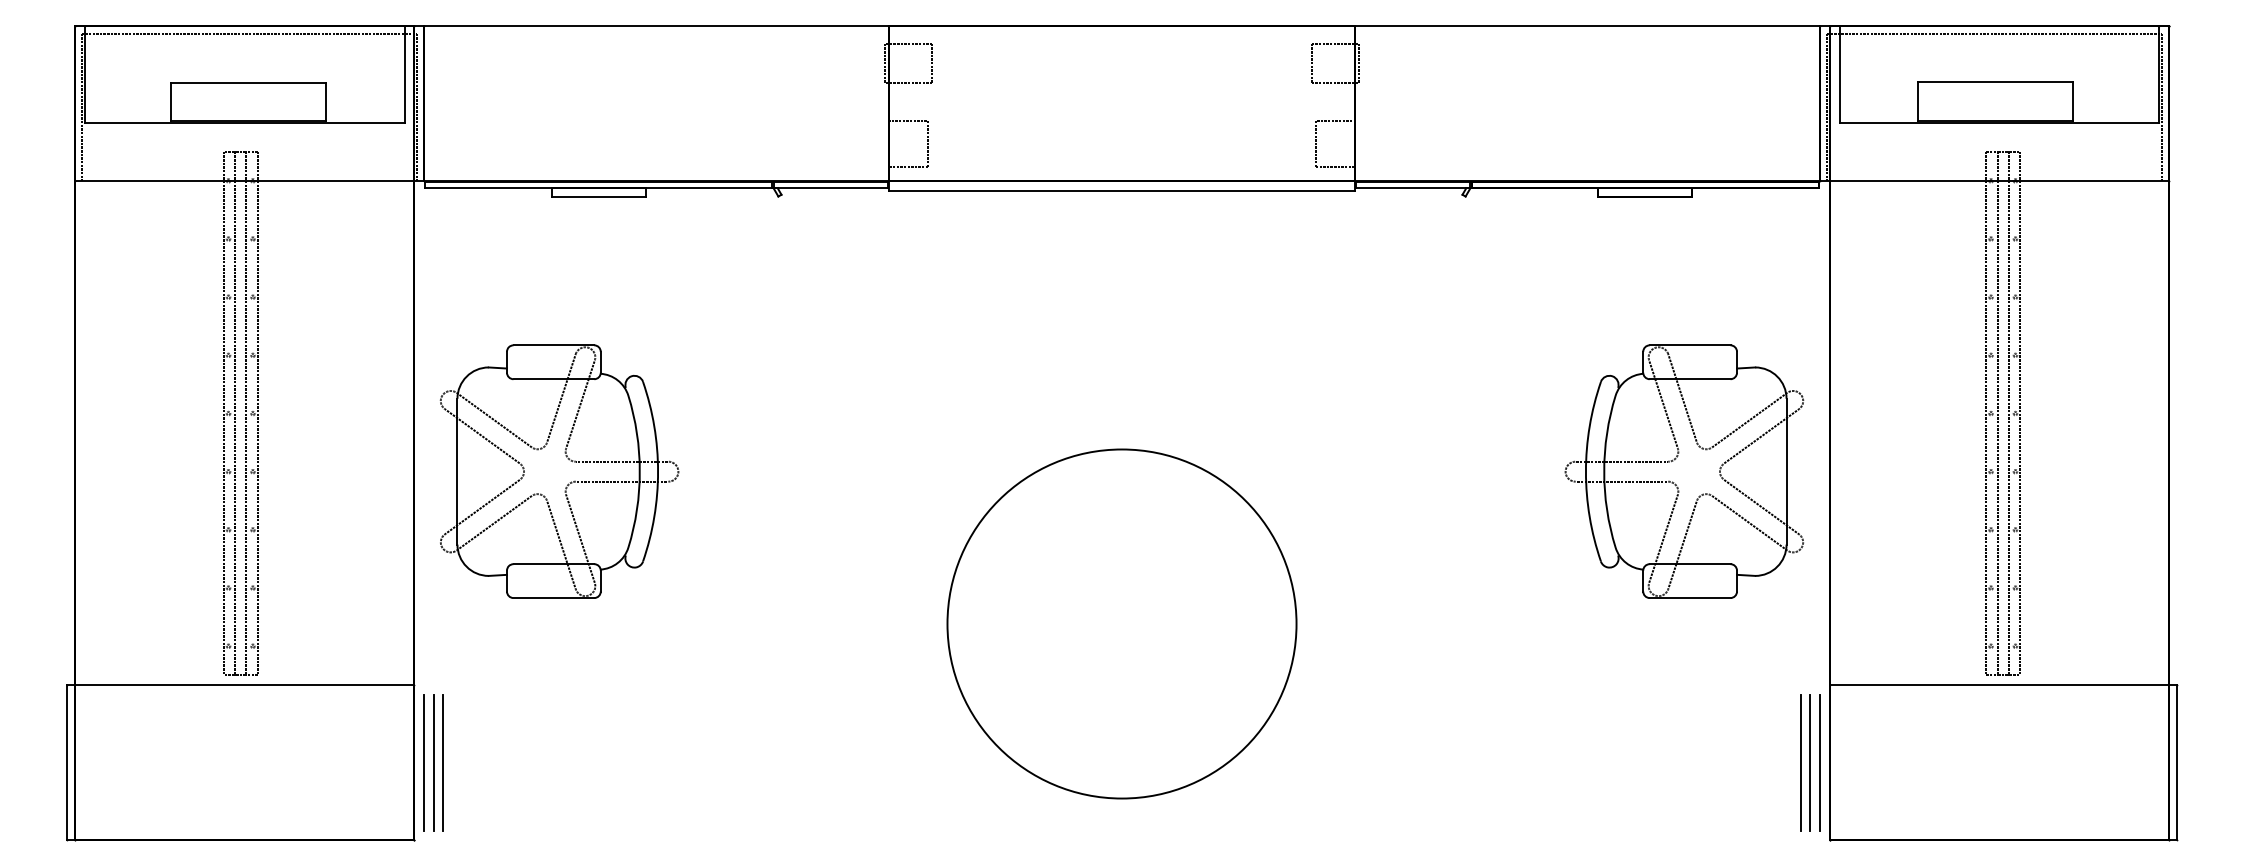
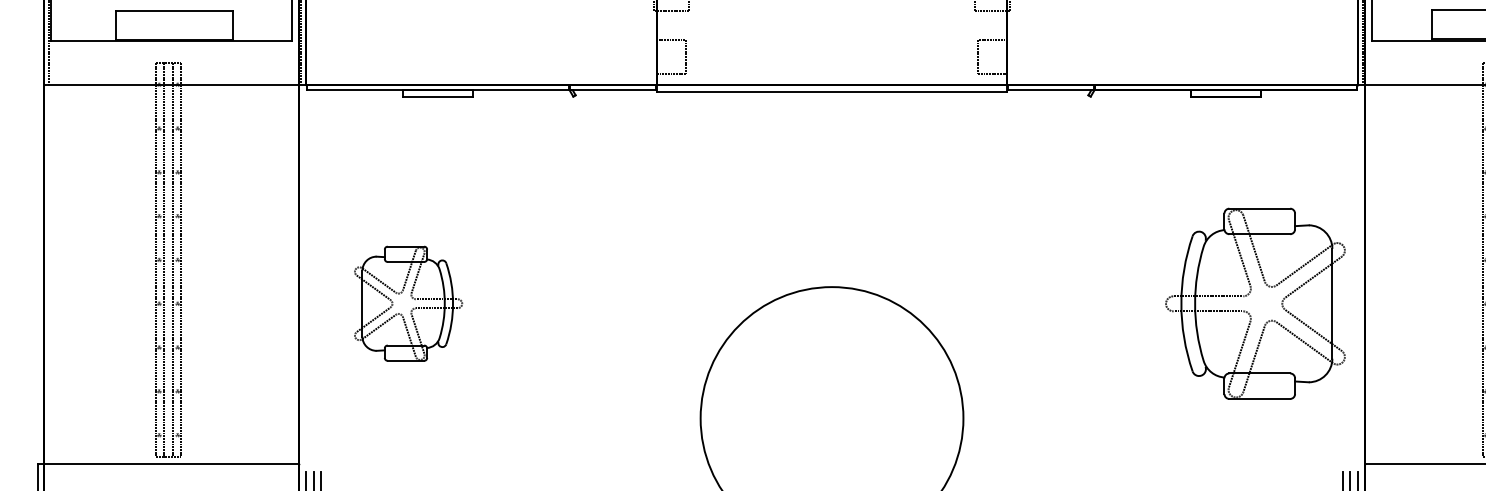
part: (559, 471) -> (408, 303), size x0.6

